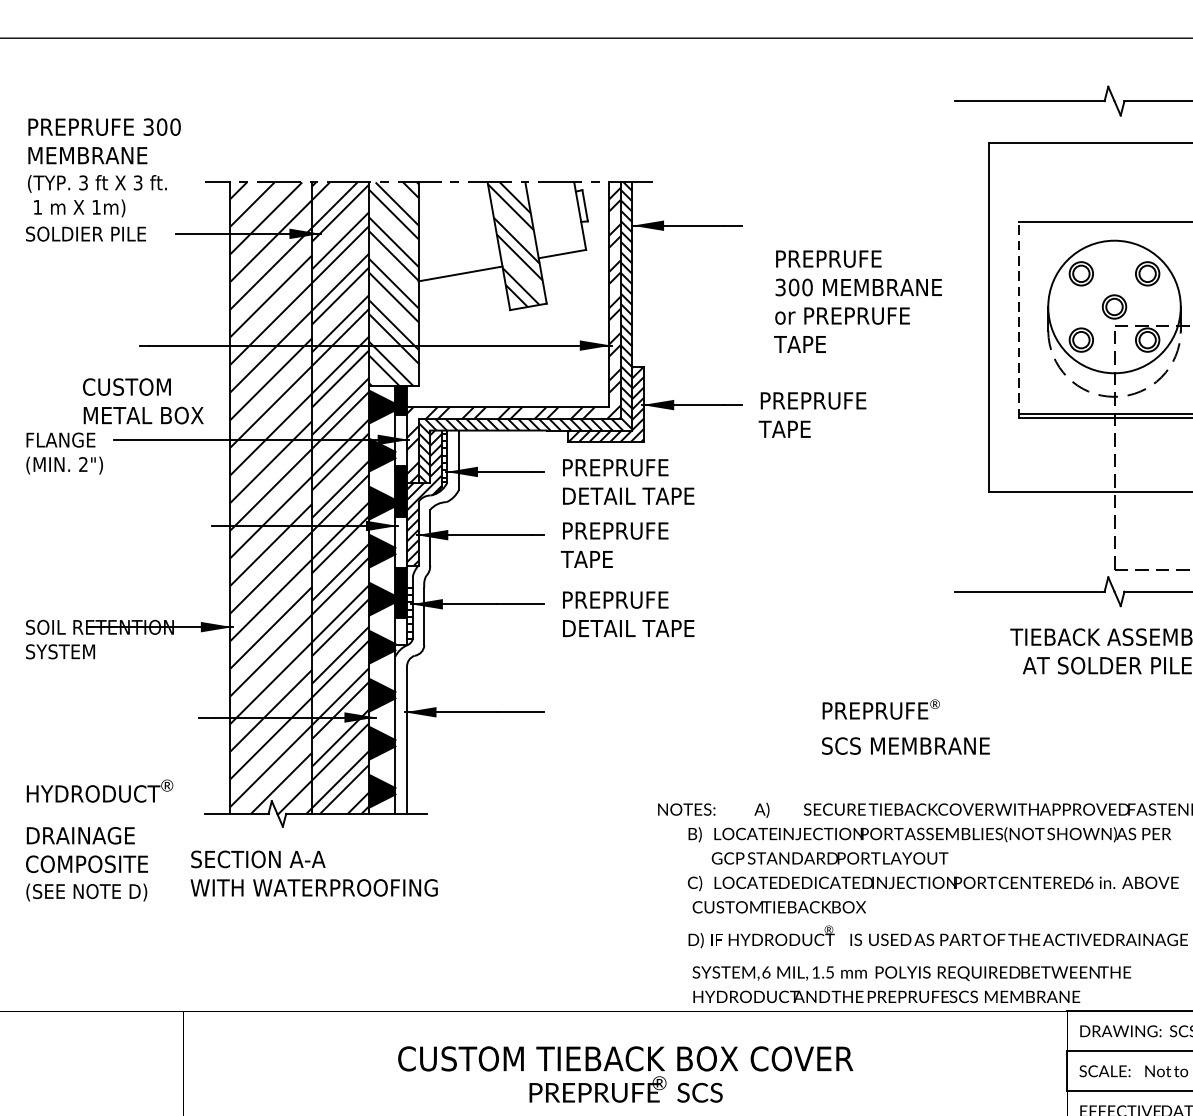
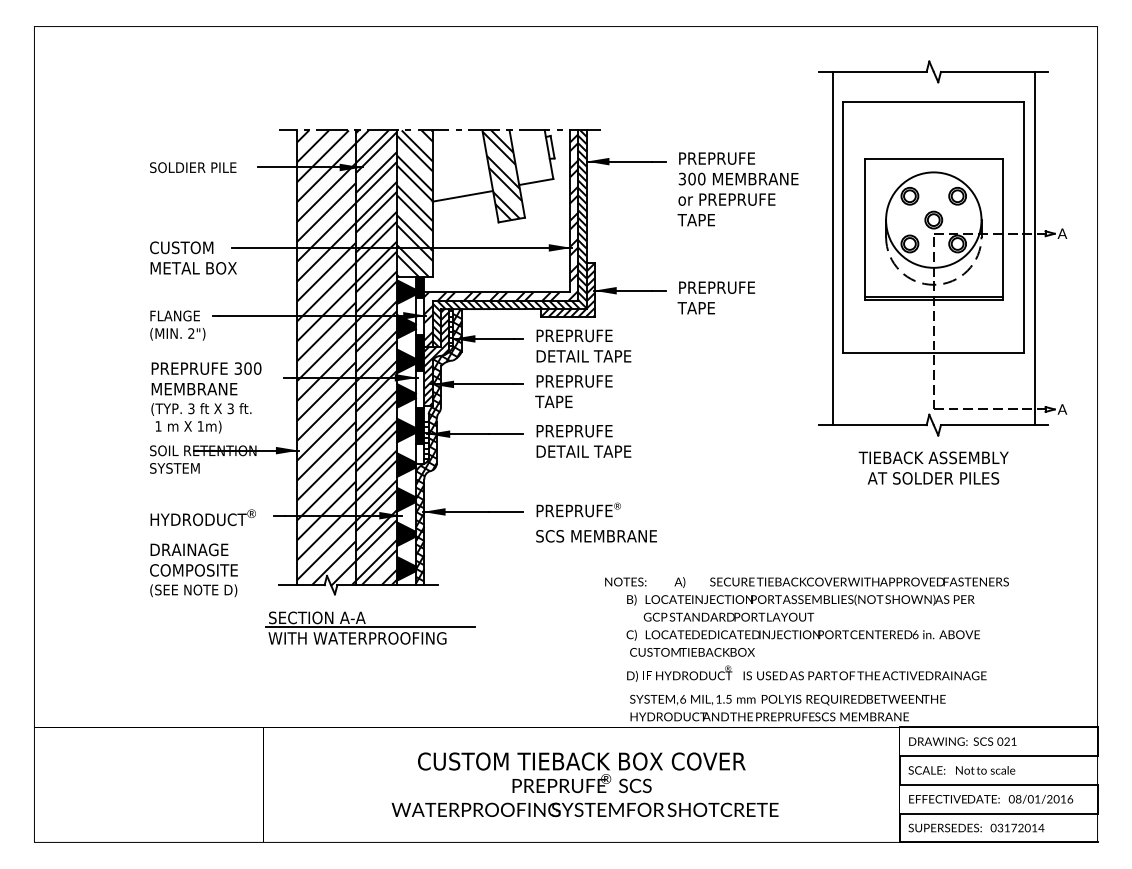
text: (104, 167) -> (206, 397), moved
text: (857, 301) -> (737, 189), moved
line: (1018, 320) -> (864, 229), dashed -> solid
line: (973, 346) -> (832, 248), added
text: (143, 400) -> (193, 257), moved
hatch: (426, 622) -> (438, 447), added
text: (905, 726) -> (596, 522), moved
text: (98, 840) -> (202, 553), moved
line: (332, 872) -> (370, 627), added

